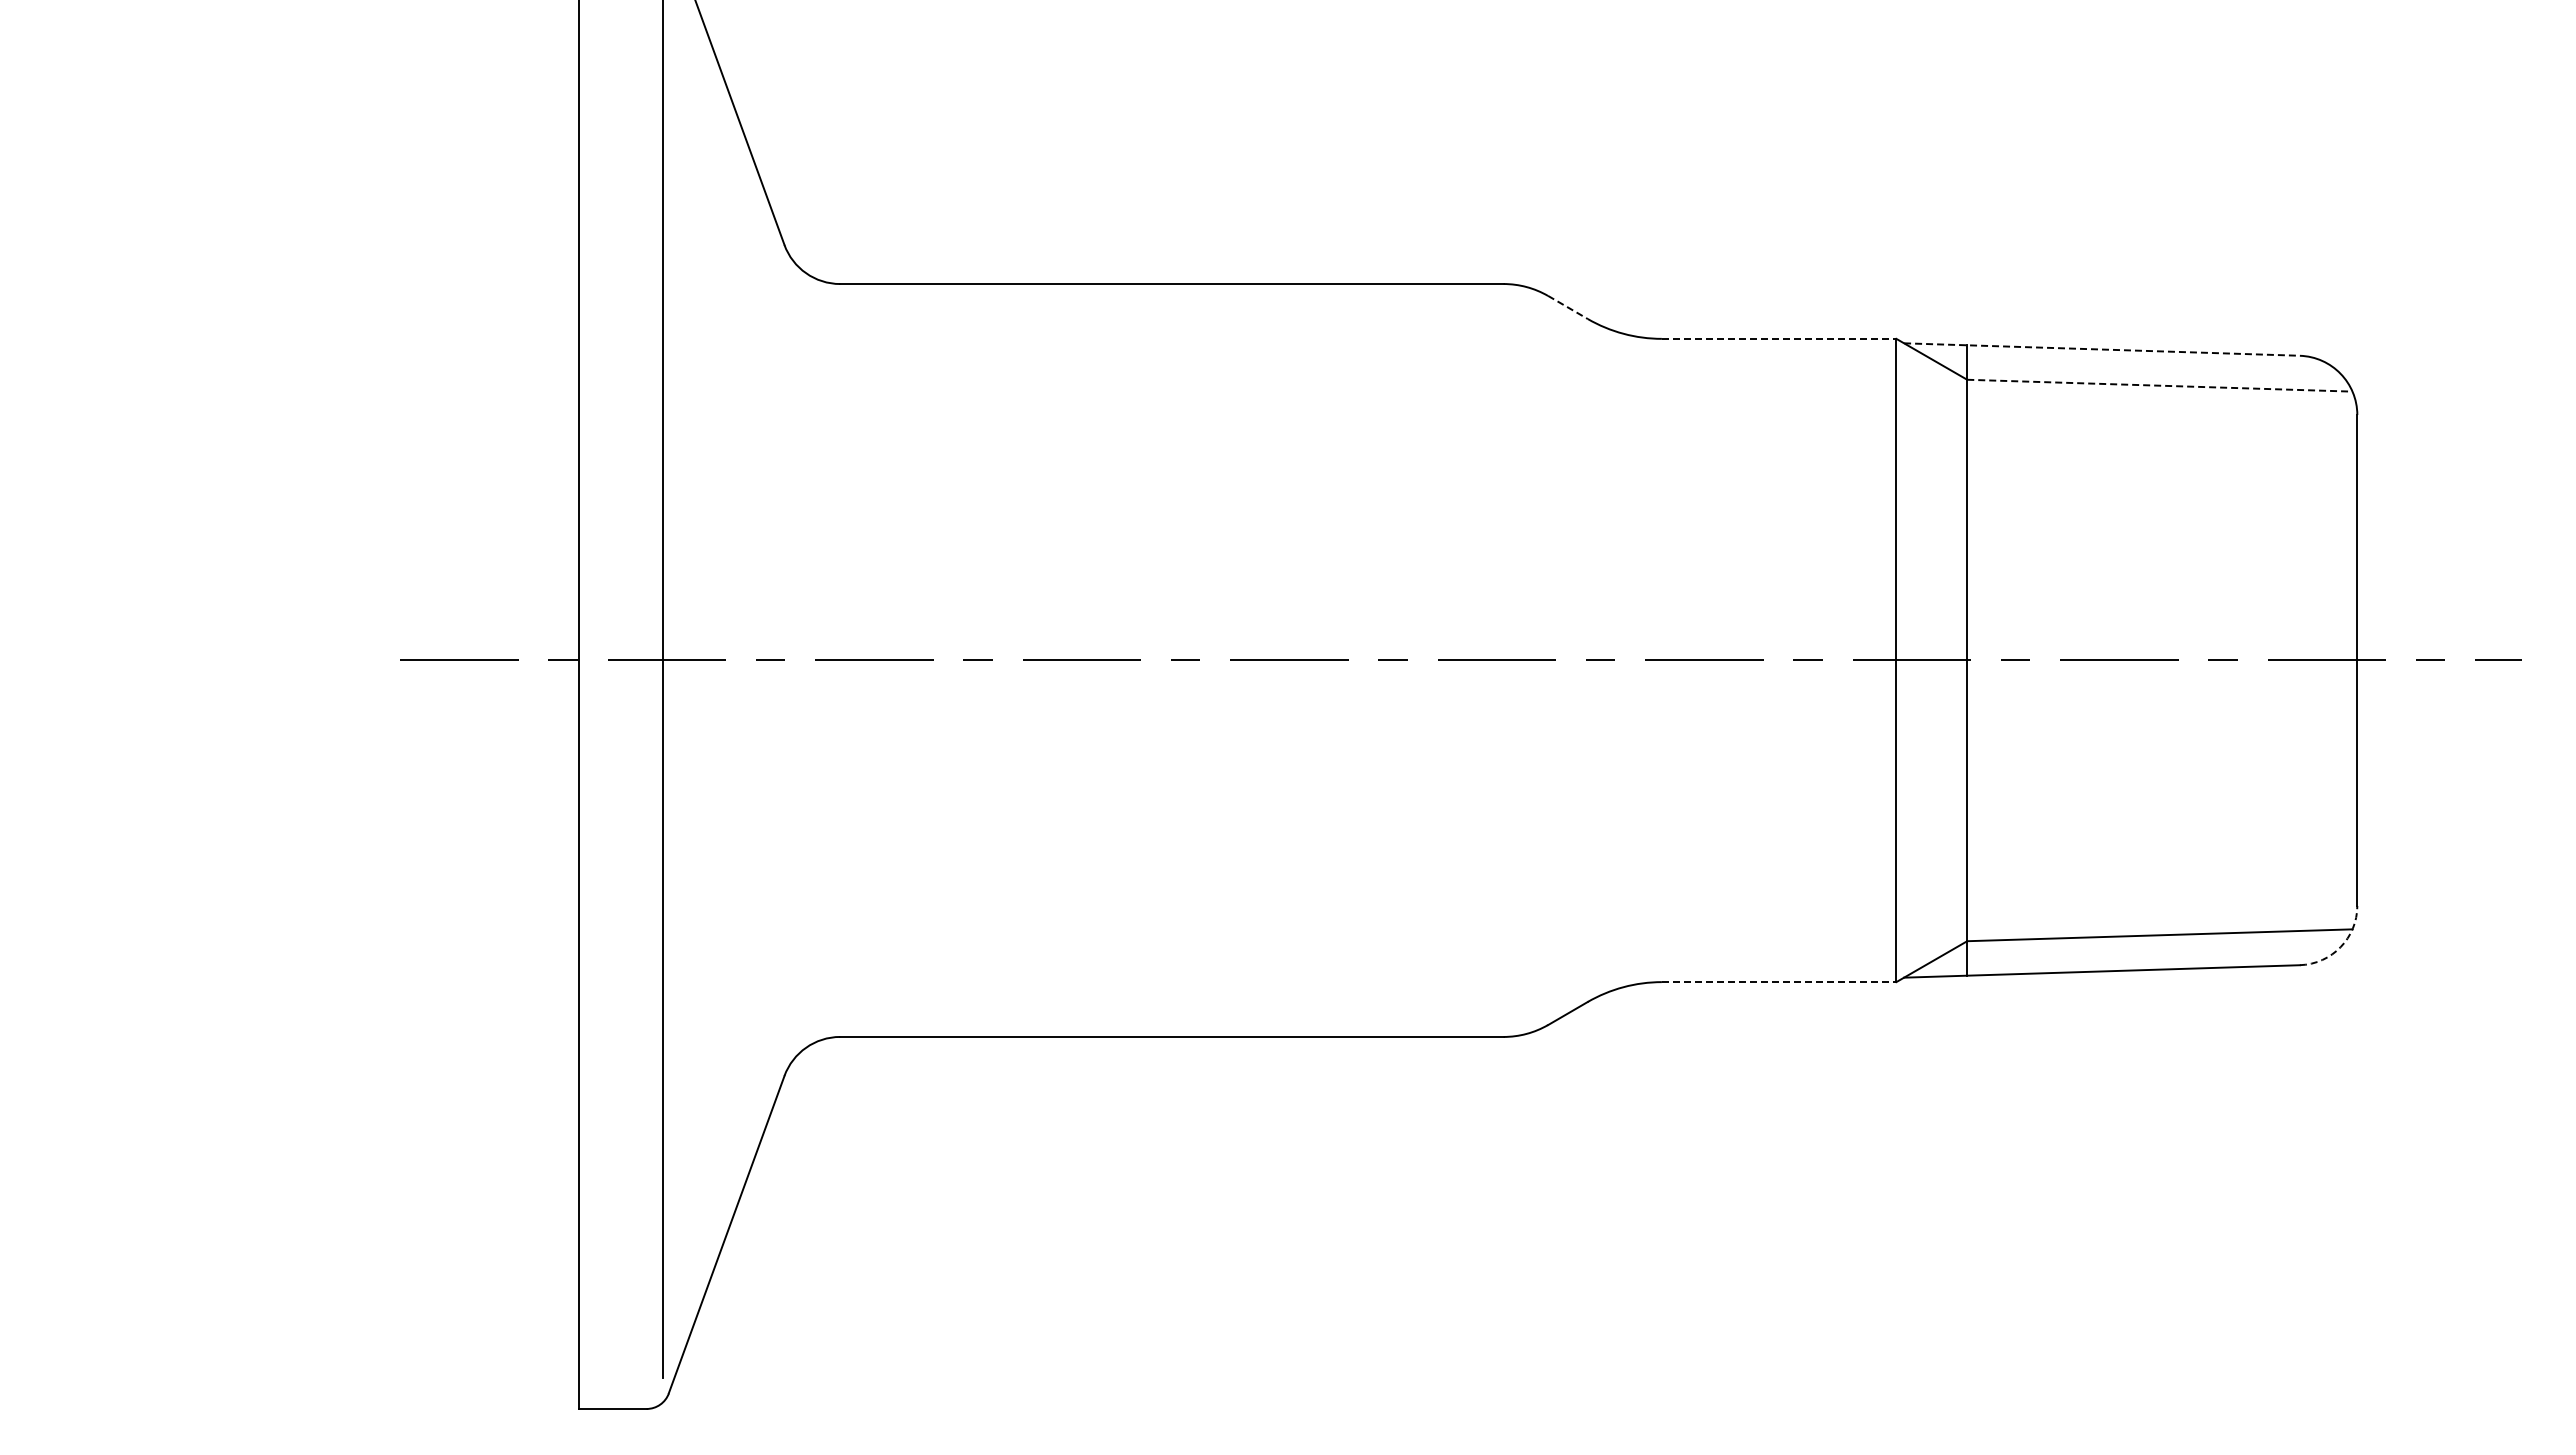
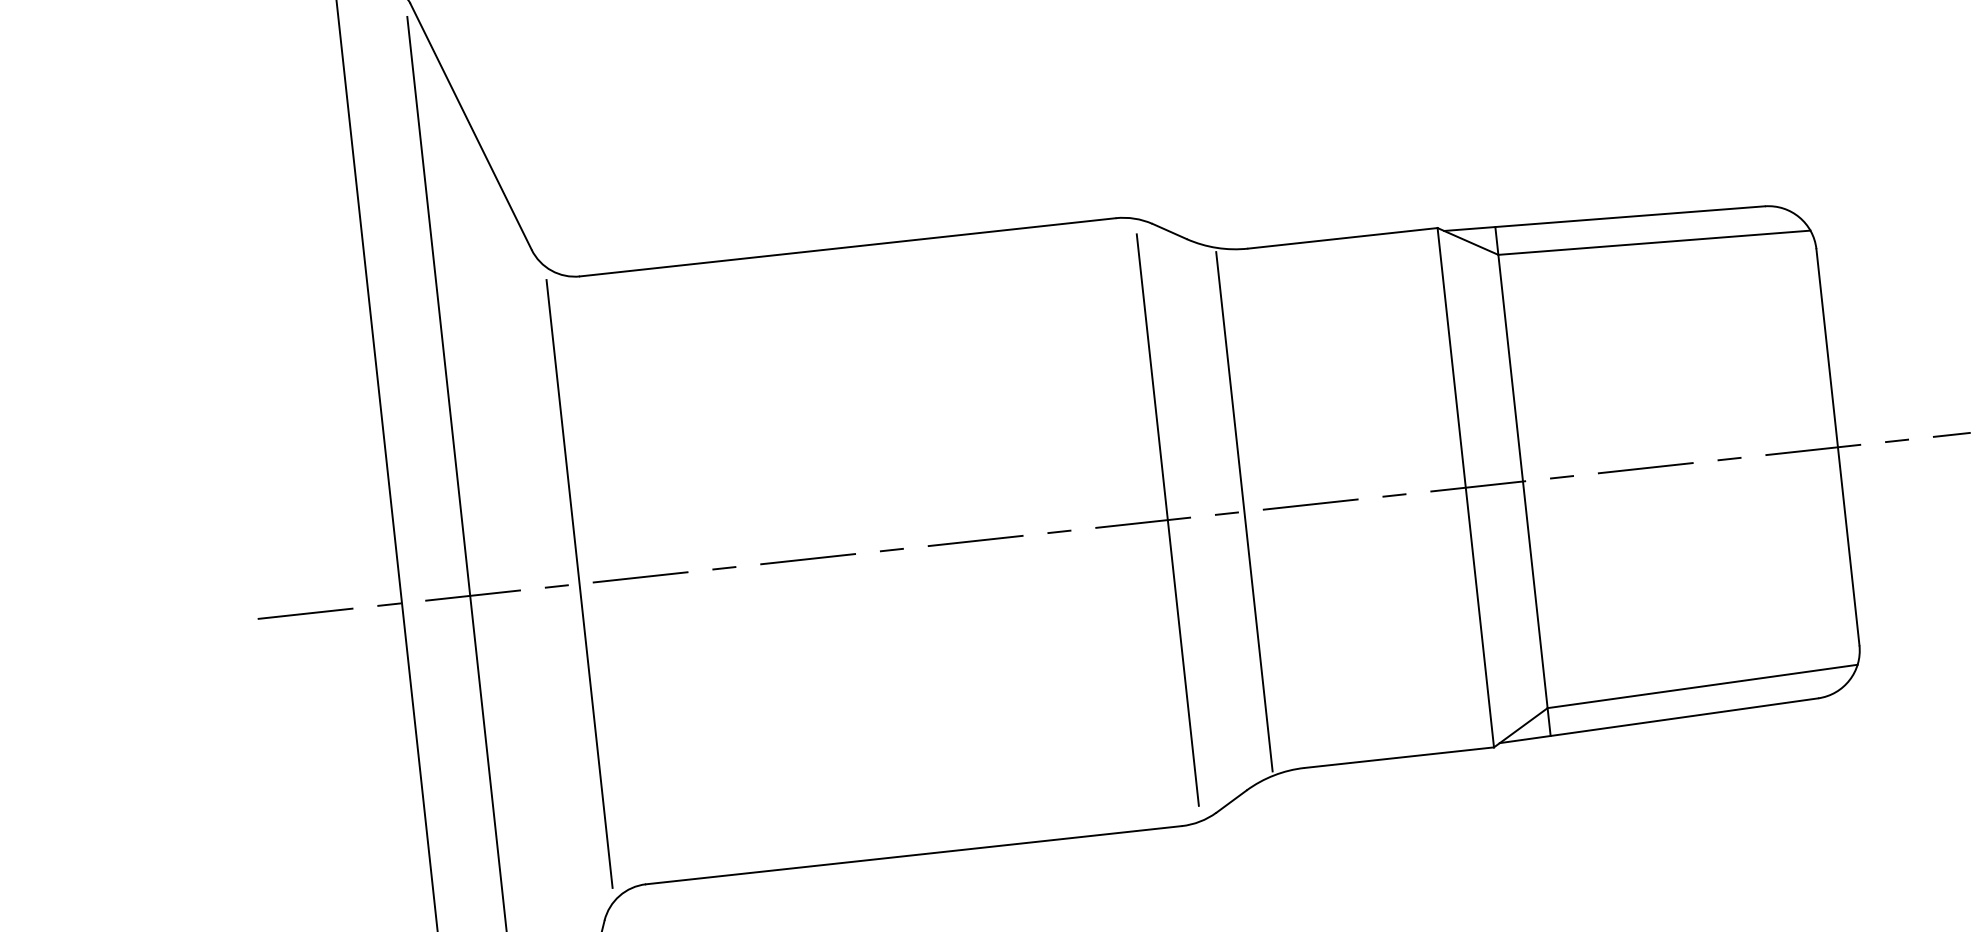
line: (1567, 307) -> (1169, 231), dashed -> solid
line: (1779, 338) -> (1343, 238), dashed -> solid
line: (2101, 349) -> (1604, 218), dashed -> solid
line: (2159, 385) -> (1654, 242), dashed -> solid
line: (798, 660) -> (579, 584), added
line: (1527, 660) -> (1167, 520), added
line: (1622, 660) -> (1244, 511), added
arc: (2340, 947) -> (1849, 680), dashed -> solid
line: (1779, 982) -> (1399, 757), dashed -> solid

